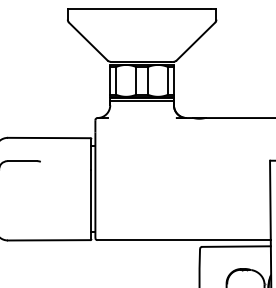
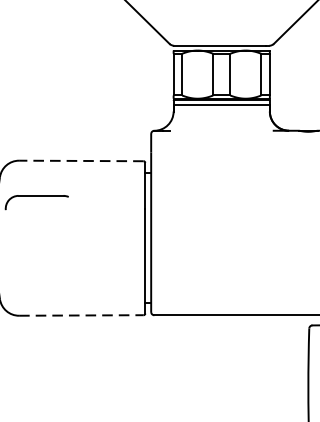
line: (48, 138) -> (80, 161), solid -> dashed
line: (49, 240) -> (81, 315), solid -> dashed

